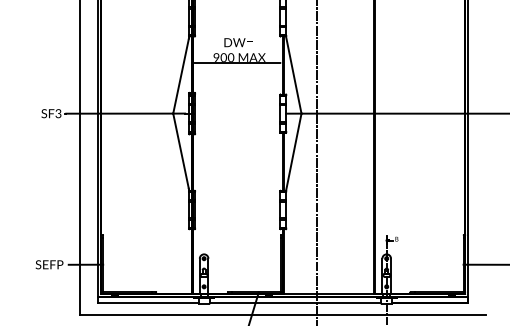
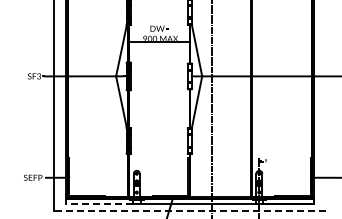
line: (148, 303) -> (99, 203), solid -> dashed
line: (282, 315) -> (189, 211), solid -> dashed

